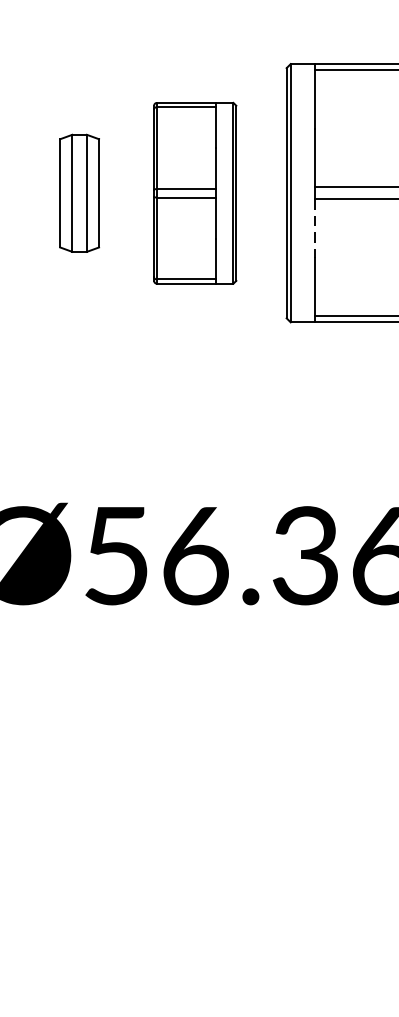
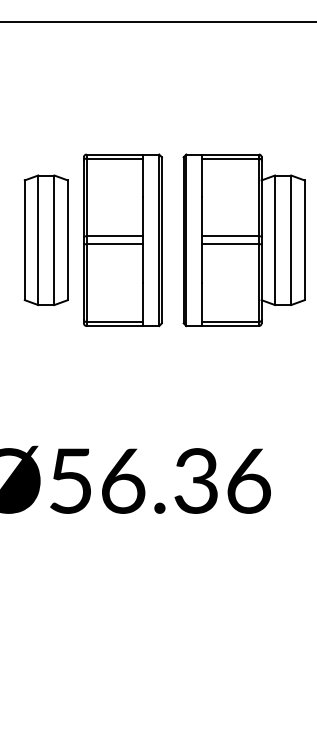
part: (78, 193) -> (45, 240), size x1.67
part: (194, 193) -> (122, 240), size x1.43
line: (315, 229) -> (202, 264), dashed -> solid

